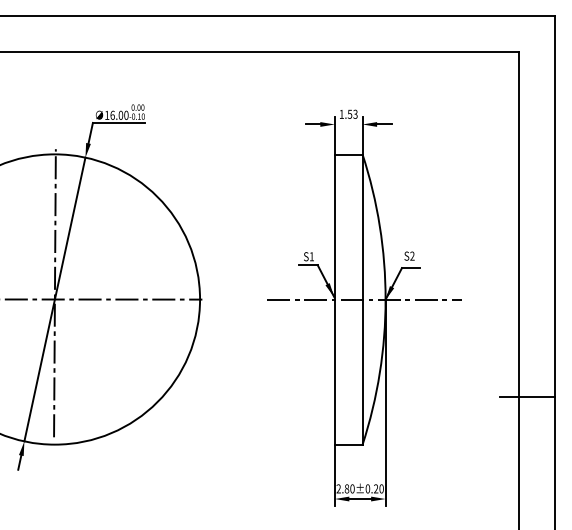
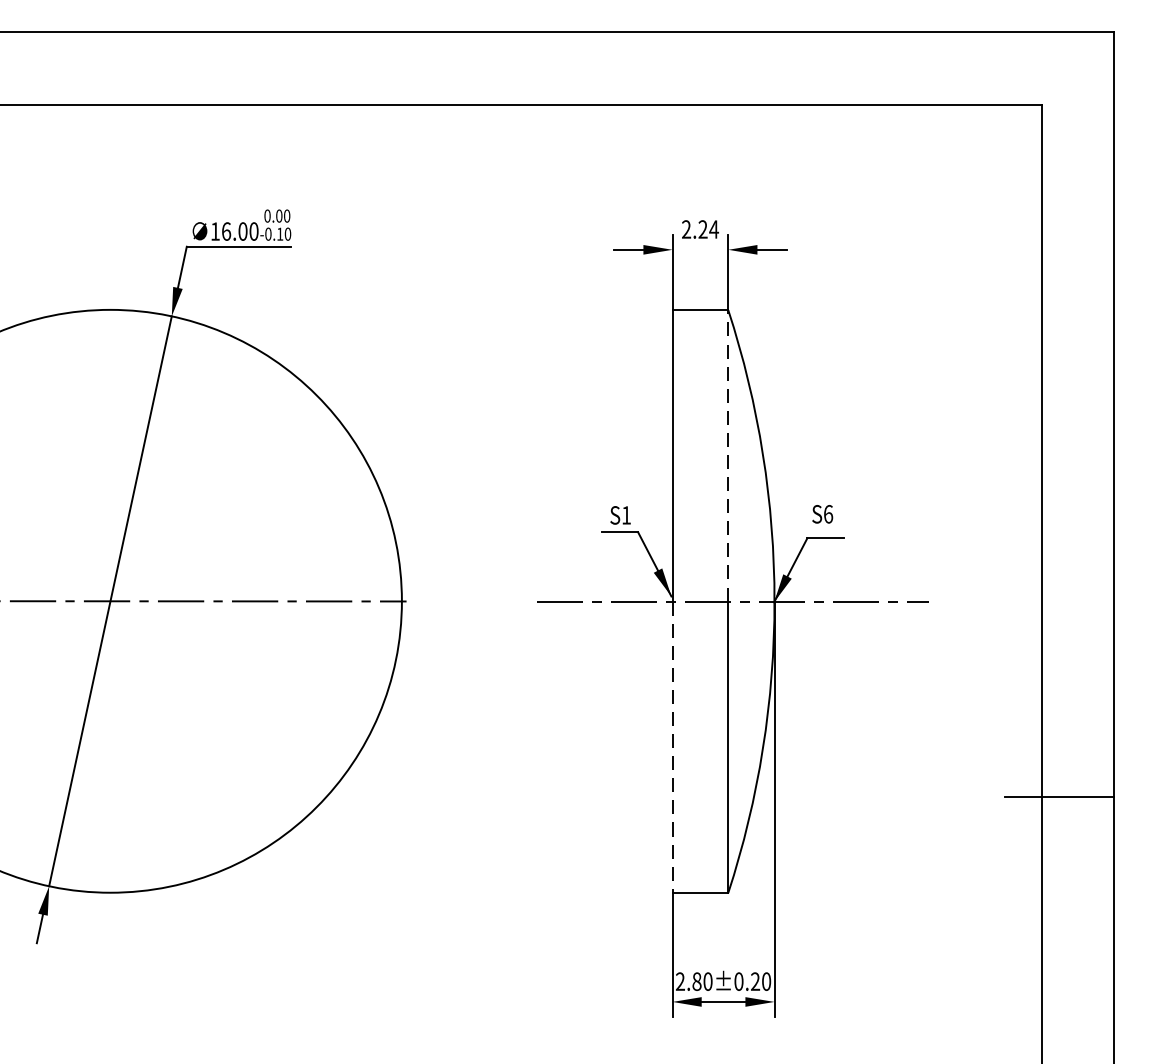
text: (348, 113) -> (700, 227), 1.53 -> 2.24
line: (362, 227) -> (728, 456), solid -> dashed
text: (412, 255) -> (828, 512), S2 -> S6
line: (54, 293) -> (109, 589), removed
line: (334, 372) -> (671, 747), solid -> dashed

